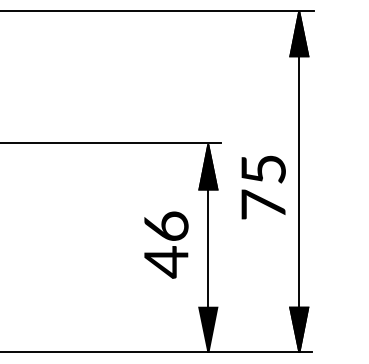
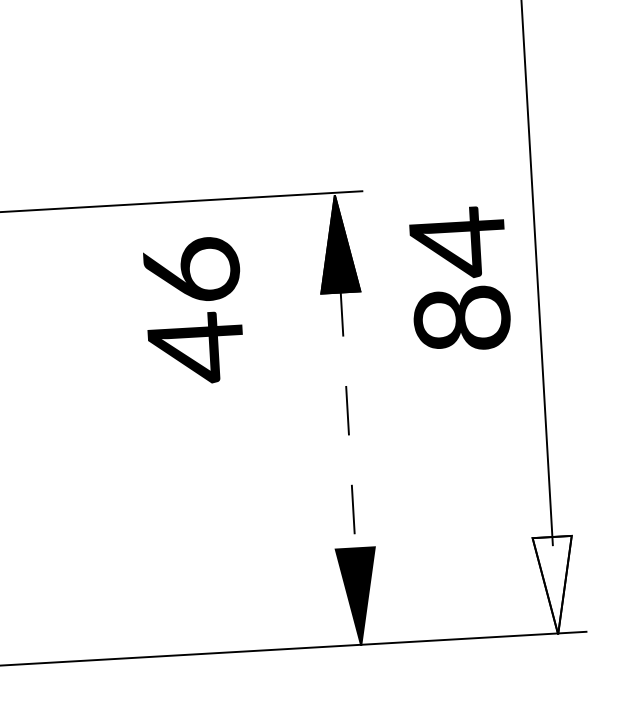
text: (263, 186) -> (459, 279), 75 -> 84
text: (166, 244) -> (194, 309), moved
line: (208, 249) -> (348, 422), solid -> dashed
fill: (299, 329) -> (555, 584), removed

